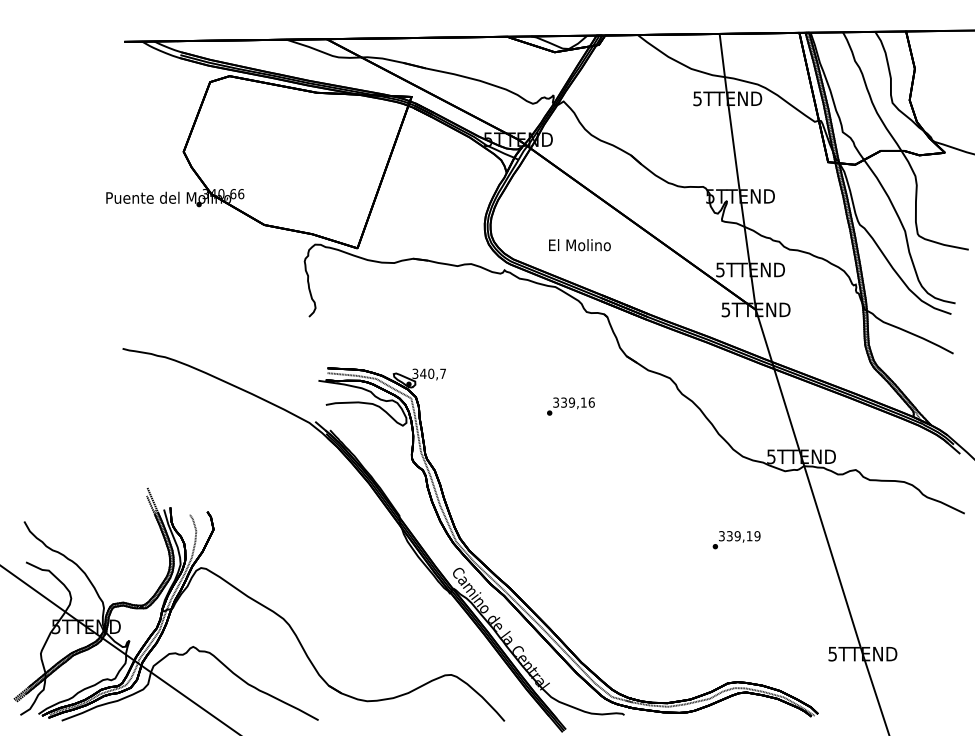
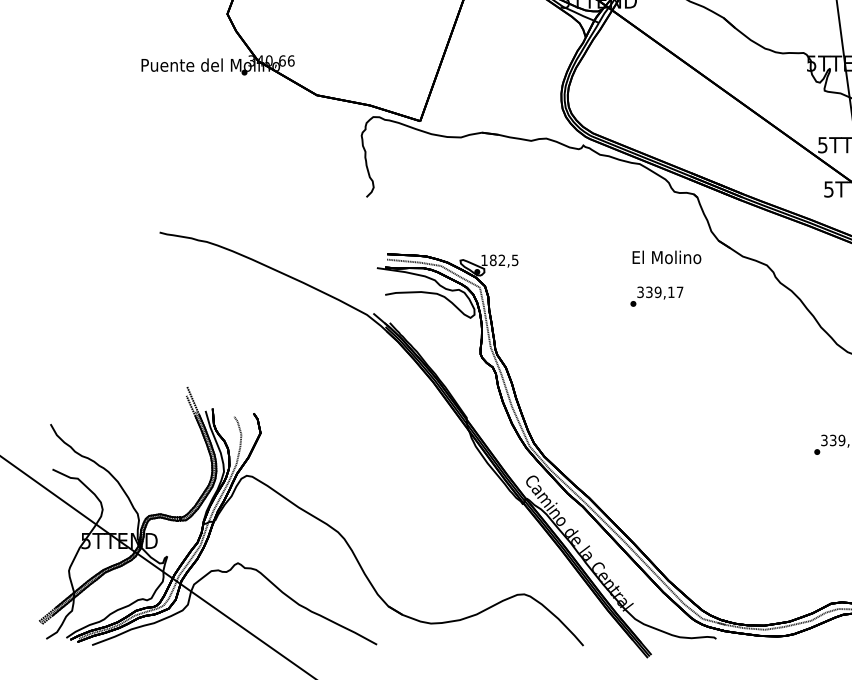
text: (579, 245) -> (666, 257), moved
text: (428, 373) -> (498, 259), 340,7 -> 182,5
text: (591, 402) -> (679, 292), 339,16 -> 339,17

